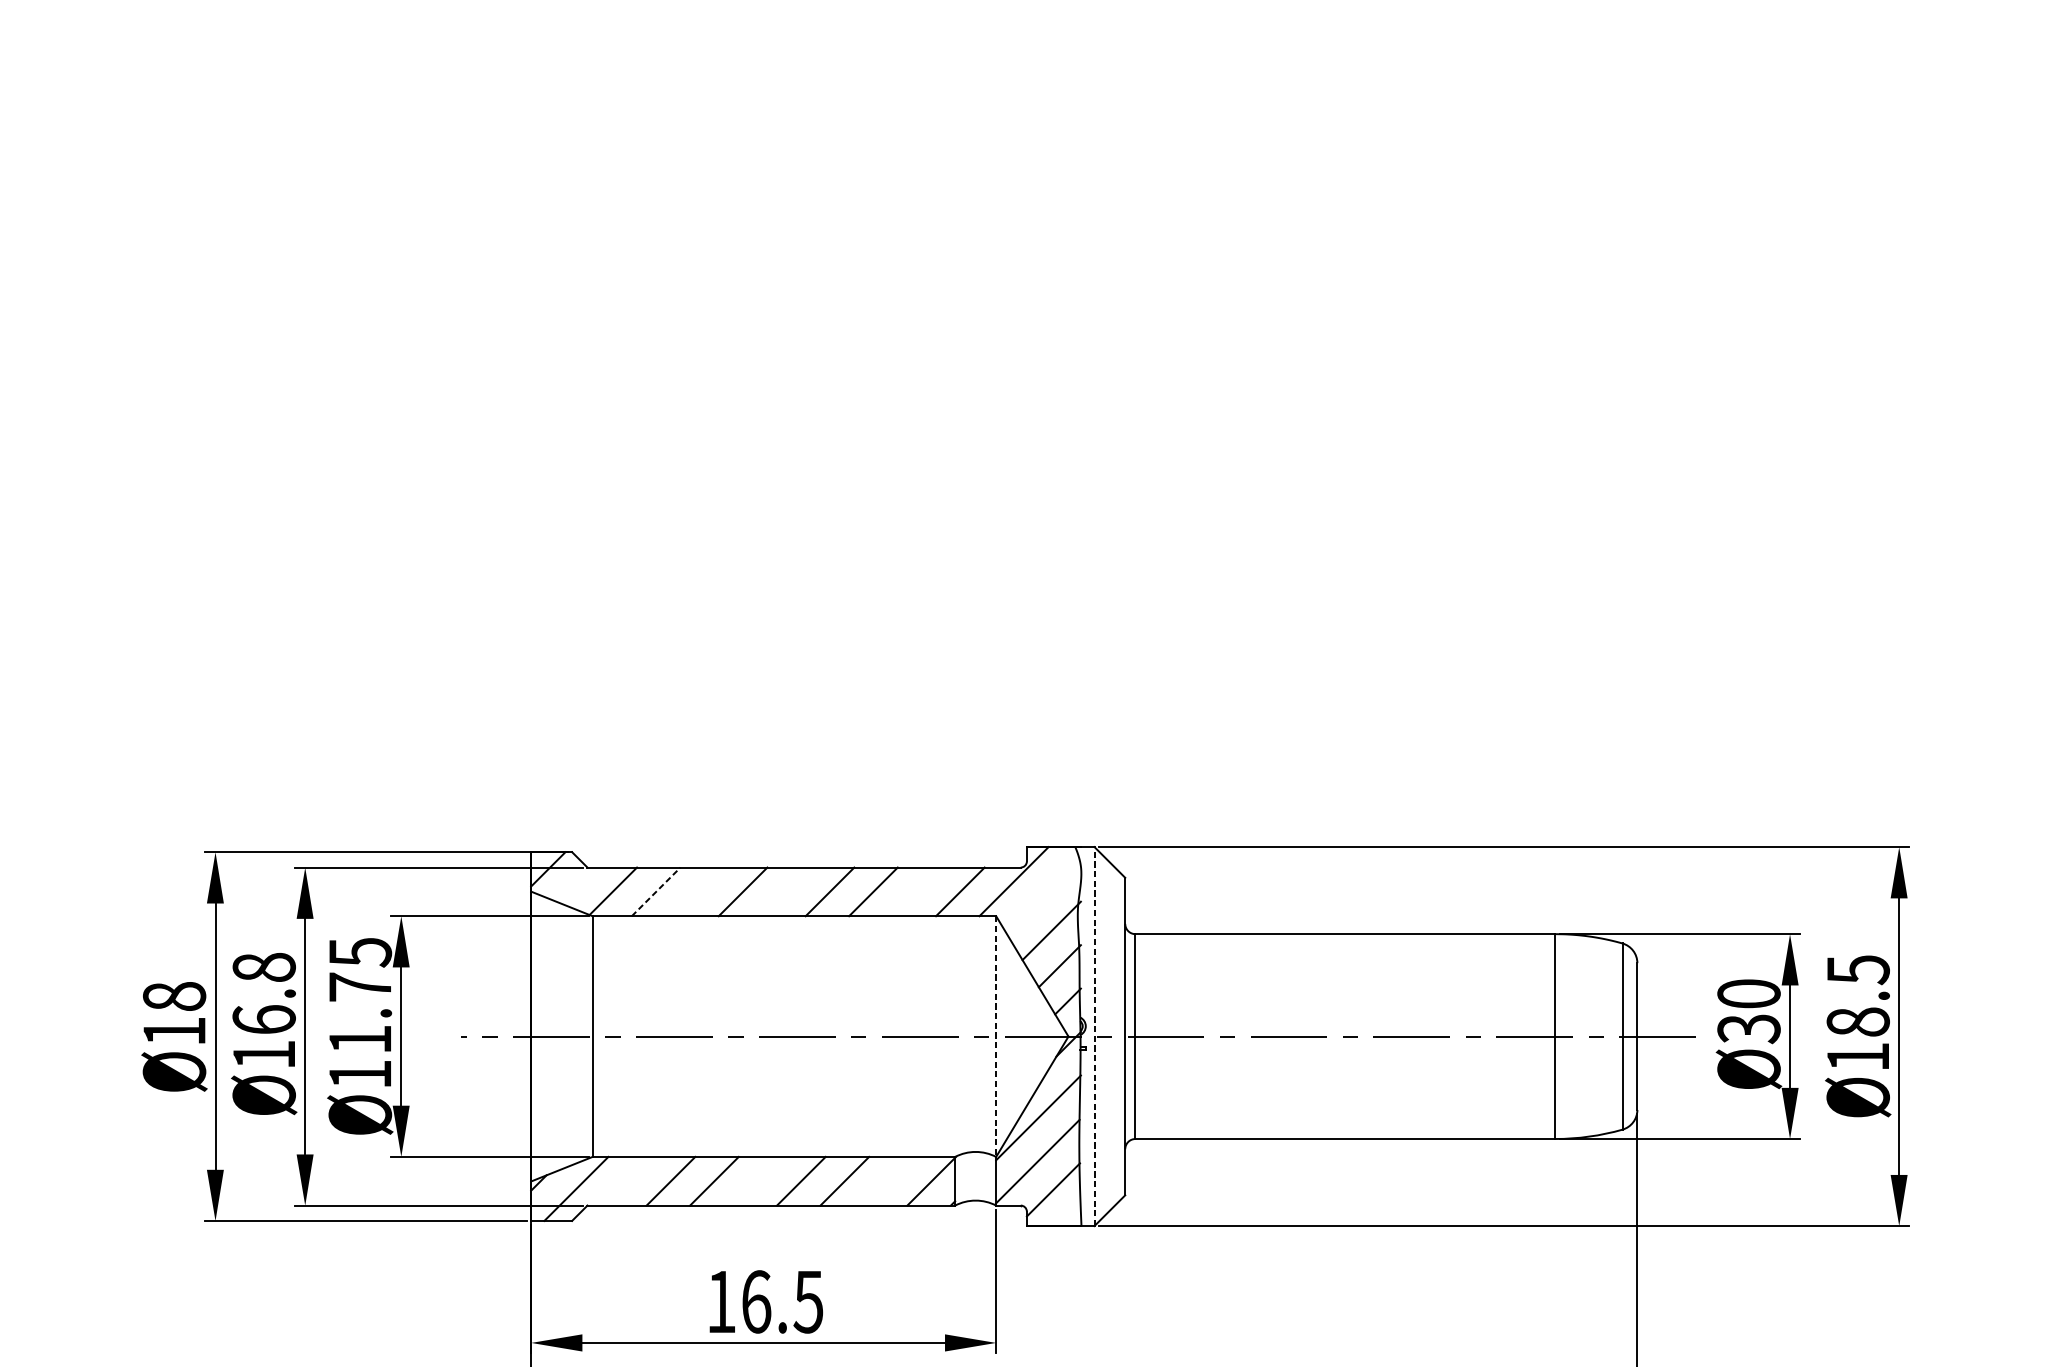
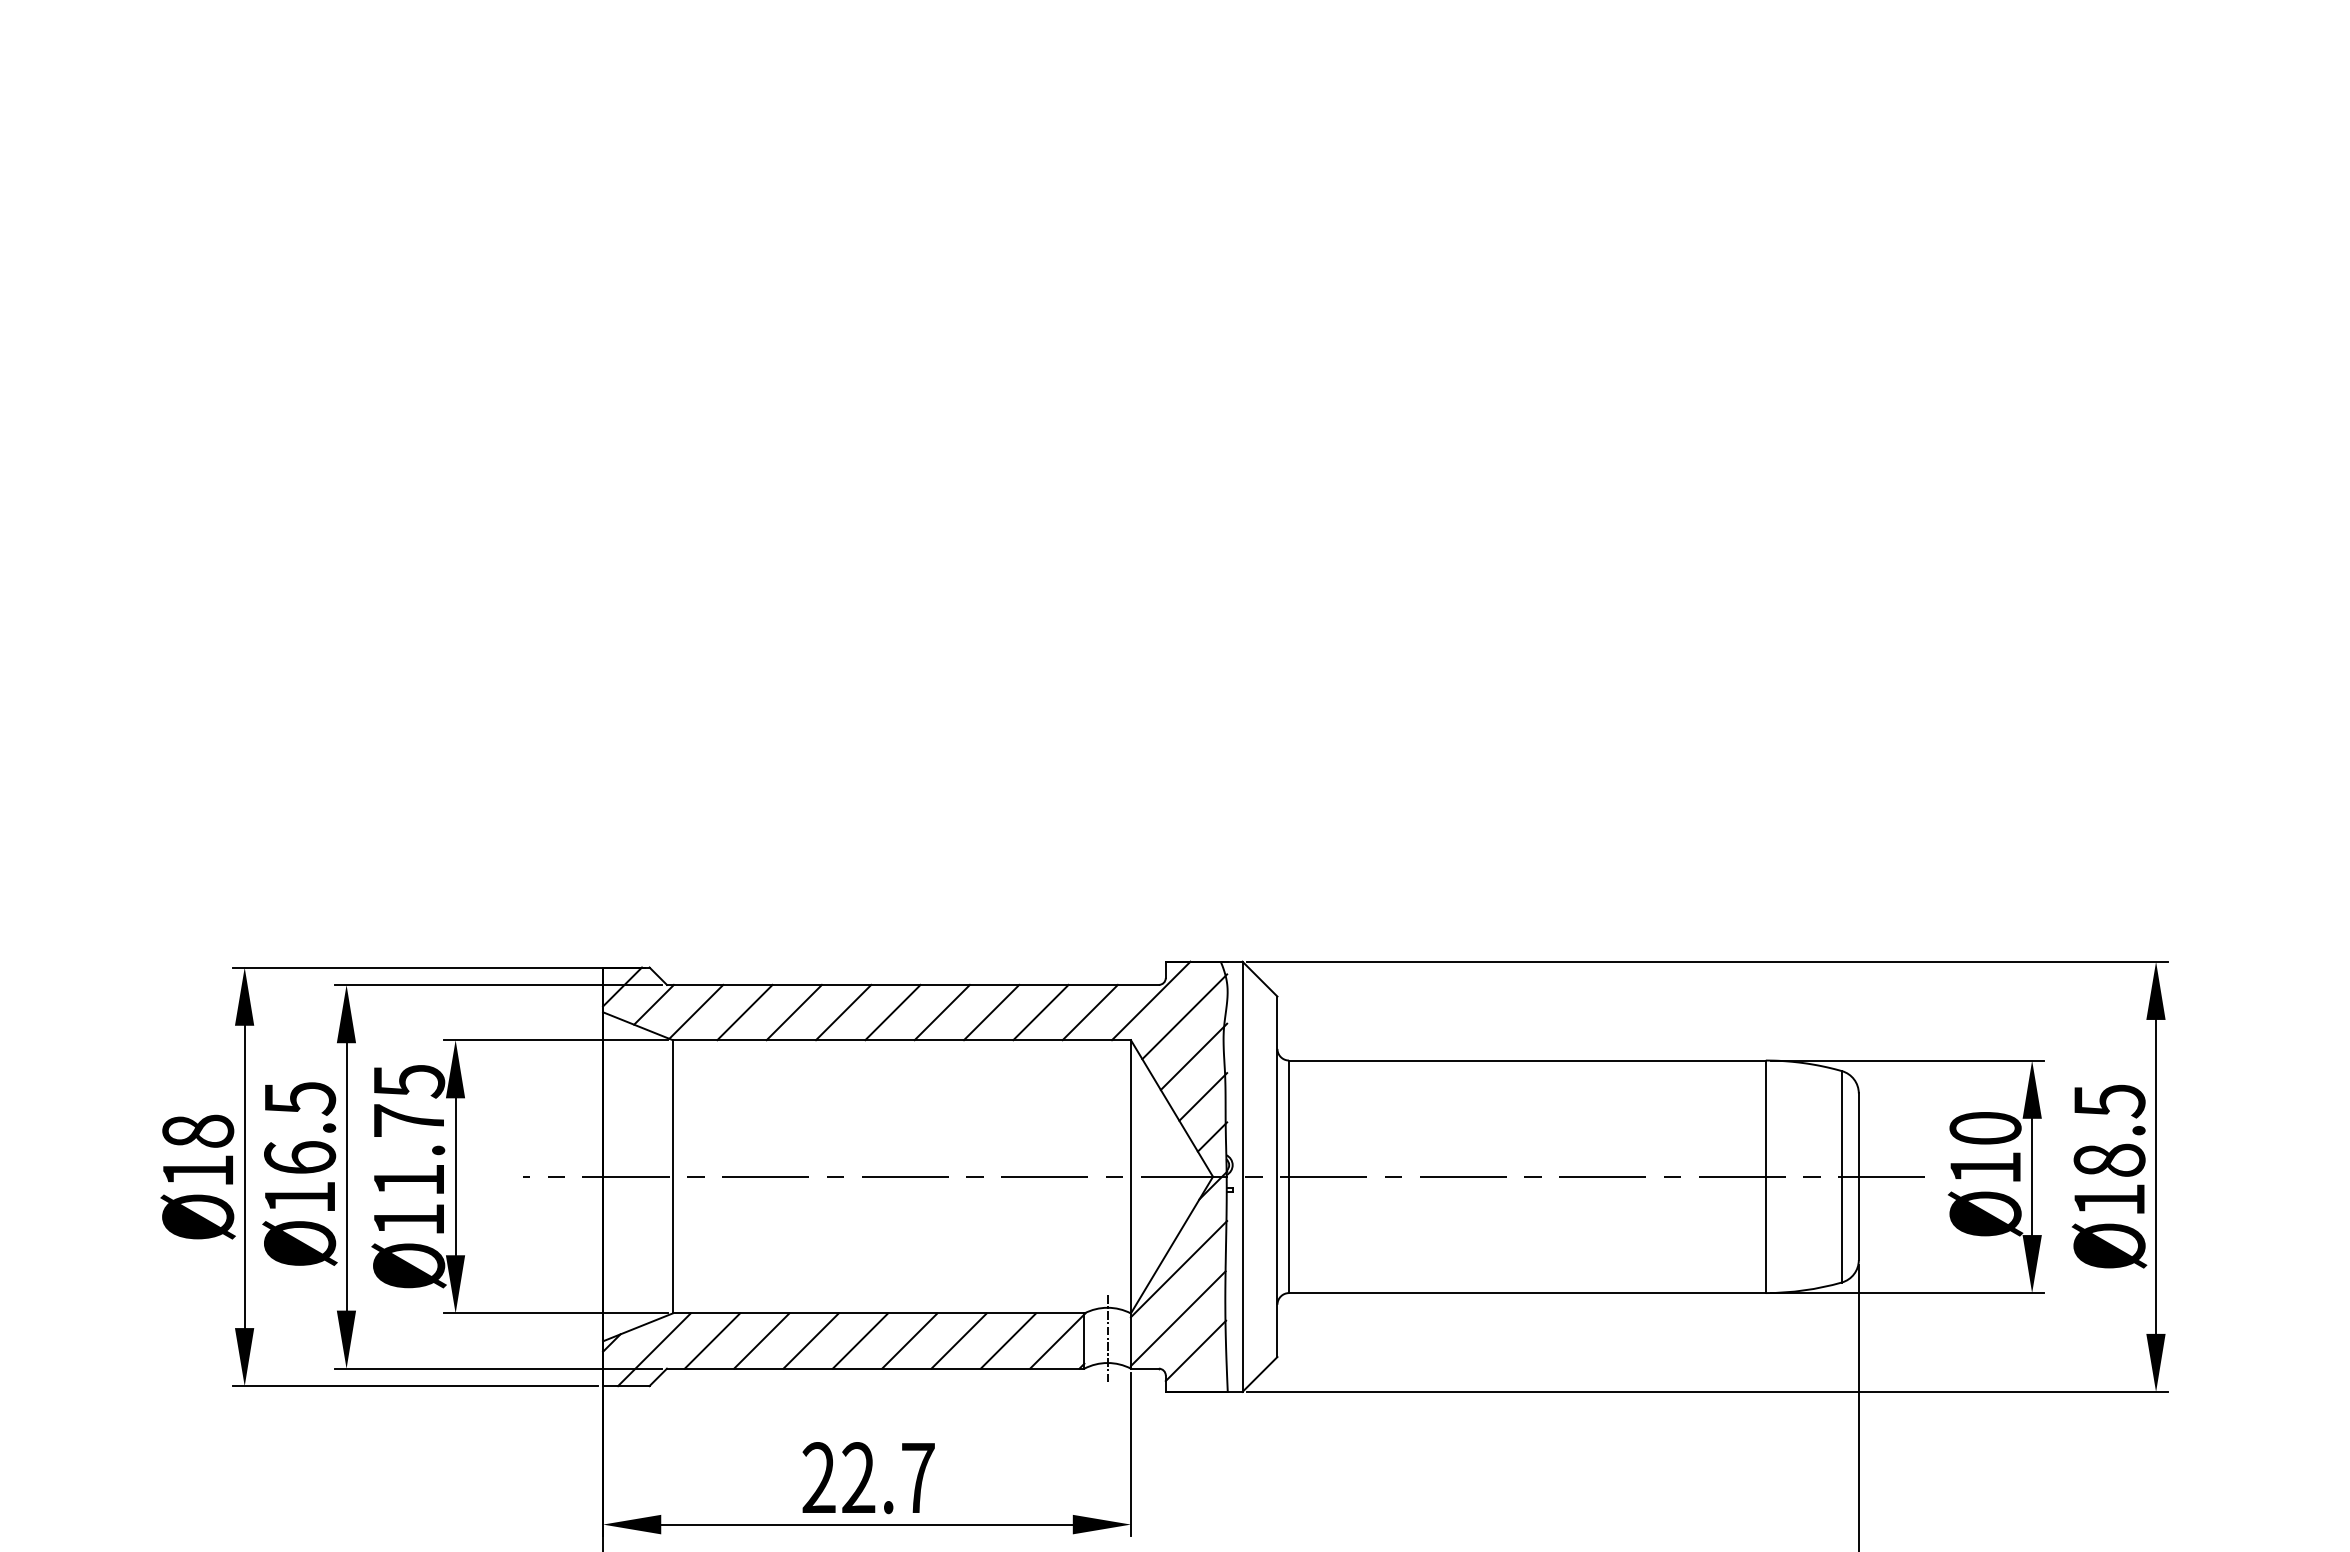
line: (575, 884) -> (653, 1004), added
line: (656, 891) -> (745, 1012), dashed -> solid
line: (698, 891) -> (793, 1012), added
line: (786, 891) -> (892, 1012), added
line: (916, 891) -> (1040, 1012), added
line: (1043, 895) -> (1184, 1016), added
text: (264, 967) -> (300, 1098), Ø16.8 -> Ø16.5
text: (1748, 1029) -> (1985, 1168), Ø30 -> Ø10
line: (995, 1036) -> (1130, 1176), dashed -> solid
line: (1094, 1036) -> (1242, 1176), dashed -> solid
line: (975, 1179) -> (1107, 1339), added
line: (627, 1180) -> (712, 1340), added
line: (757, 1180) -> (860, 1340), added
line: (888, 1180) -> (1008, 1340), added
text: (765, 1302) -> (868, 1478), 16.5 -> 22.7

